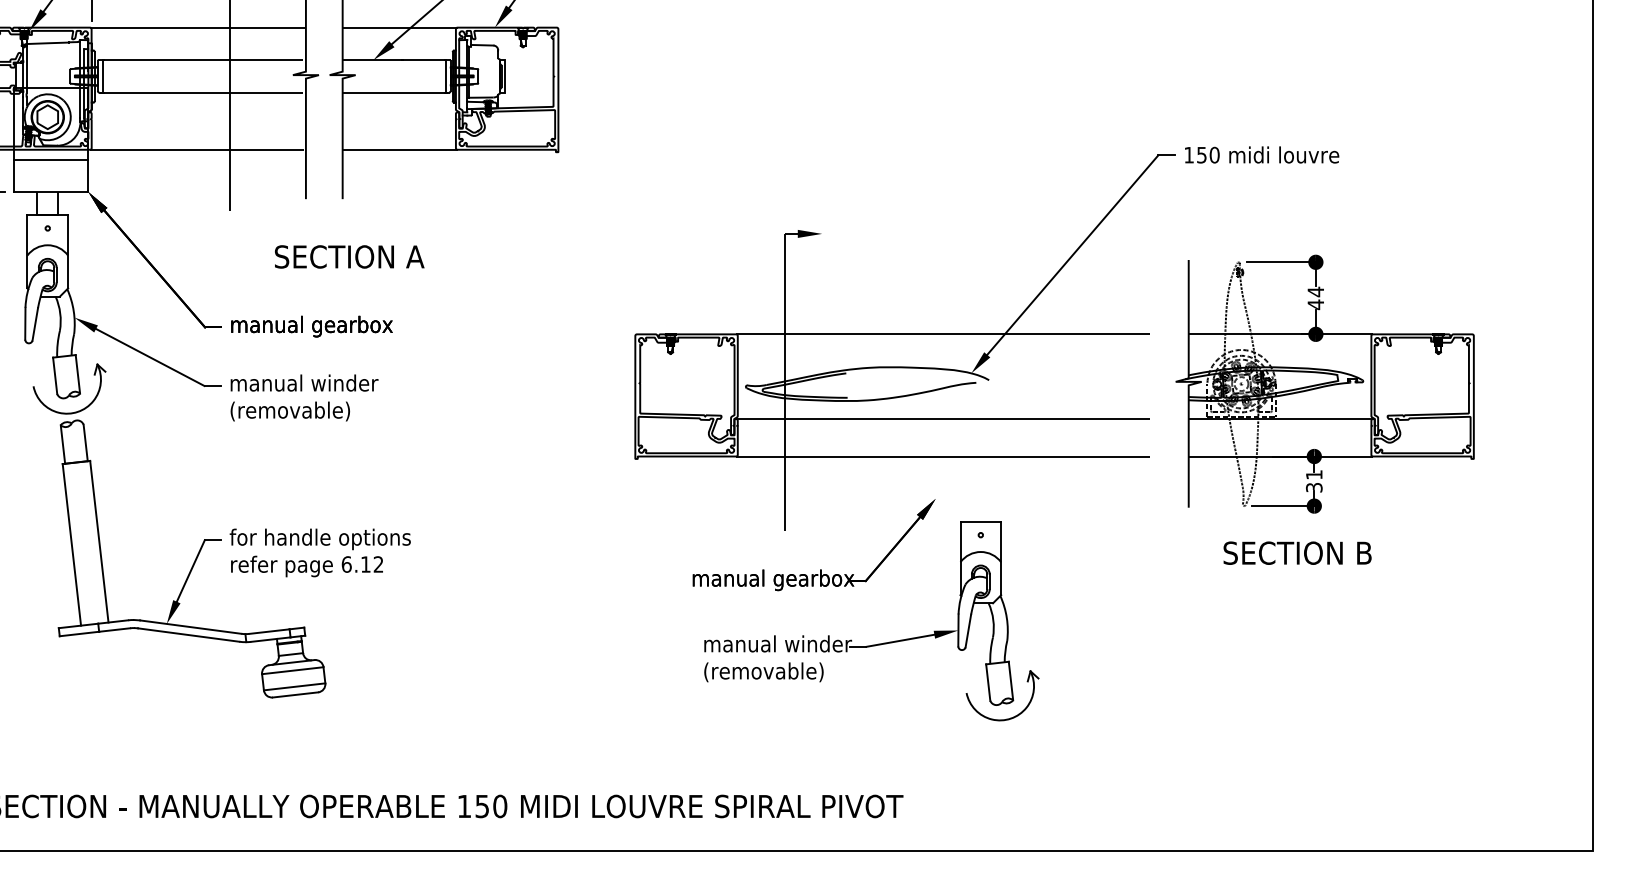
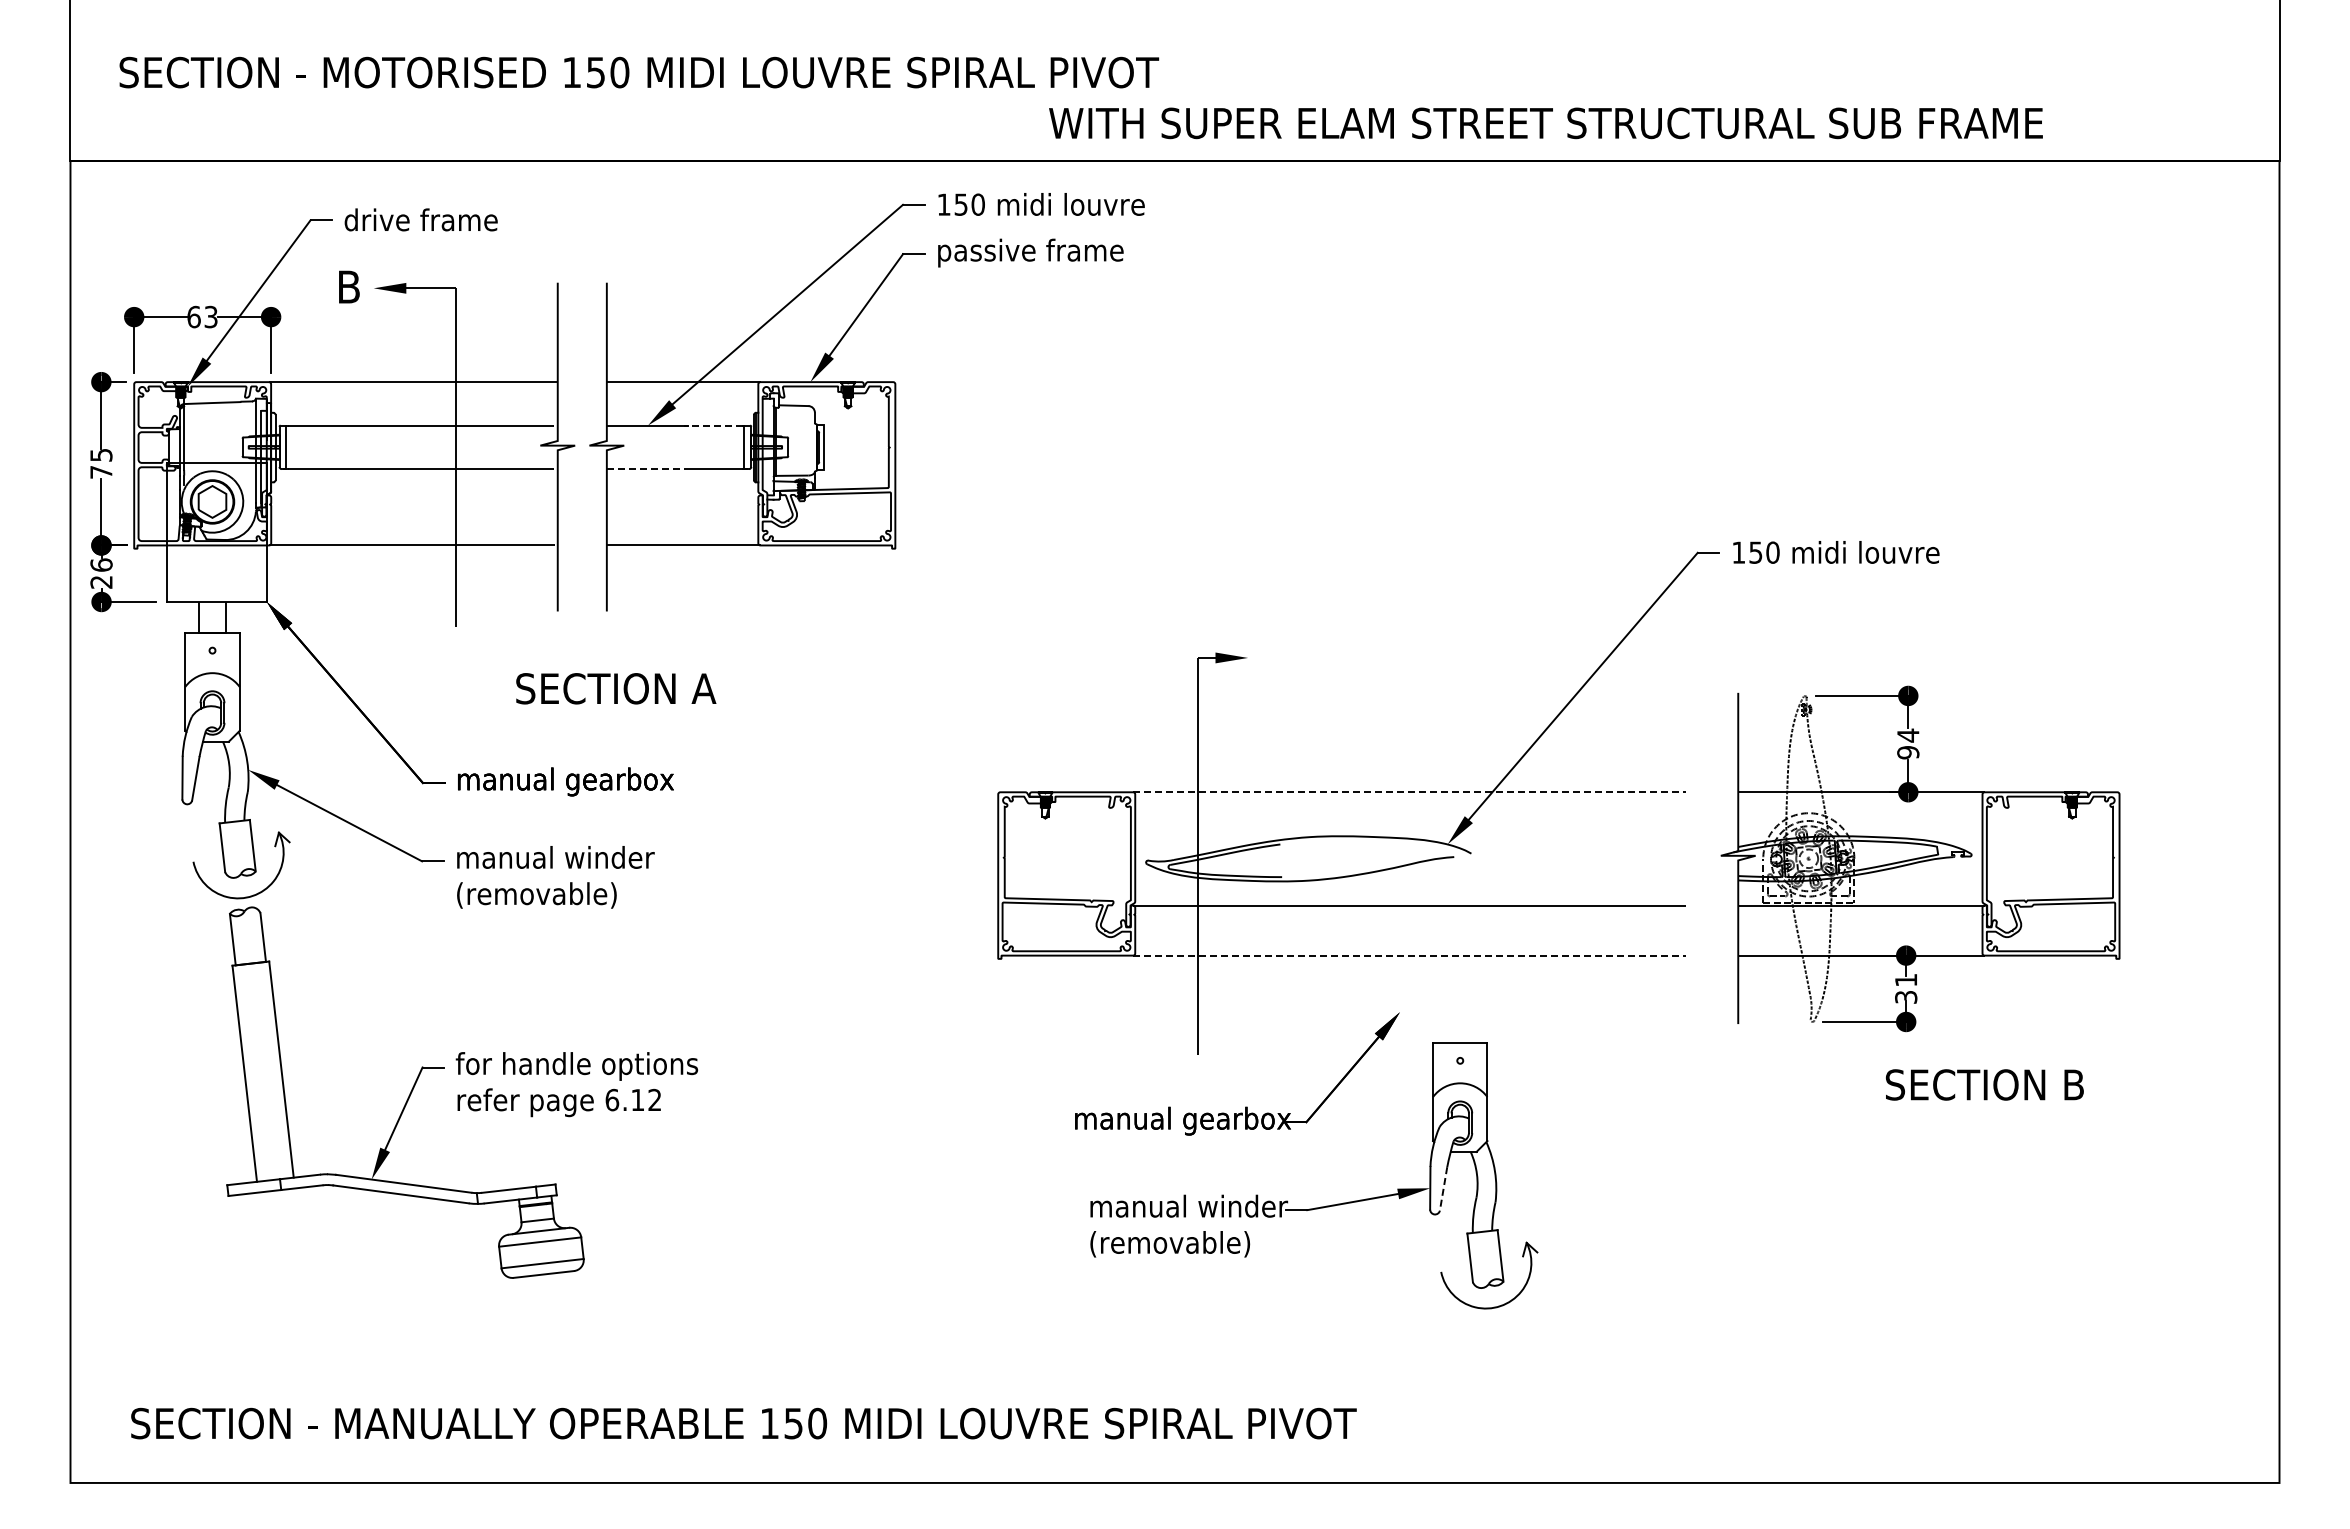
line: (422, 60) -> (713, 425), solid -> dashed
line: (371, 92) -> (645, 469), solid -> dashed
line: (50, 159) -> (216, 558), removed
text: (1316, 304) -> (1908, 752), 44 -> 94
line: (943, 334) -> (1410, 792), solid -> dashed
line: (943, 456) -> (1410, 955), solid -> dashed
text: (1297, 552) -> (1984, 1084), moved
line: (968, 631) -> (1443, 1189), solid -> dashed

